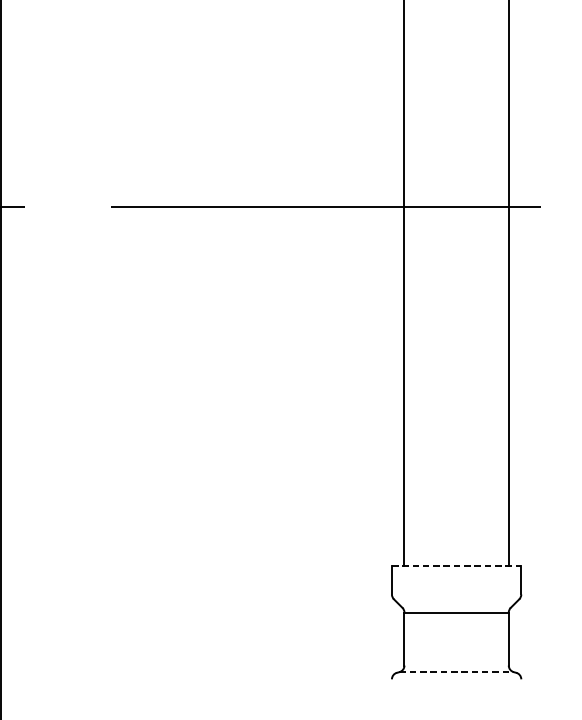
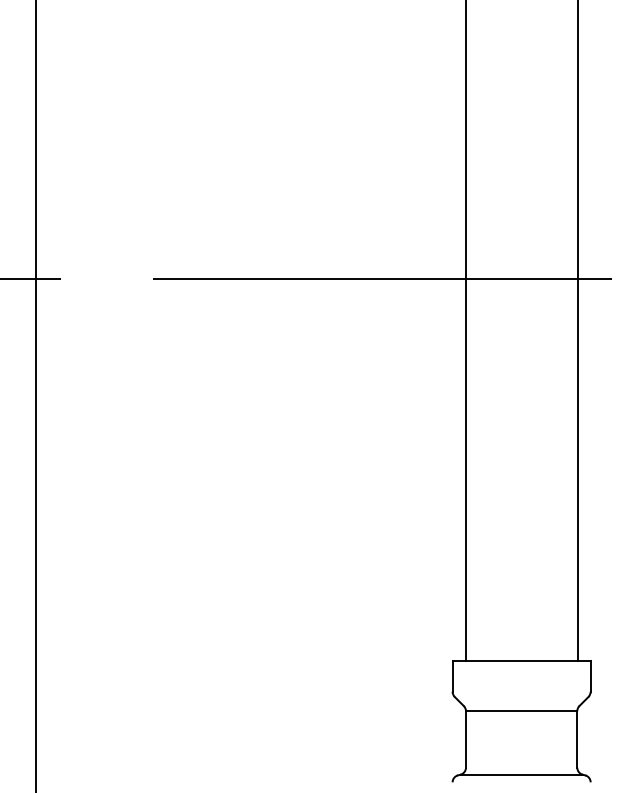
line: (457, 566) -> (522, 661), dashed -> solid
line: (457, 671) -> (522, 774), dashed -> solid

